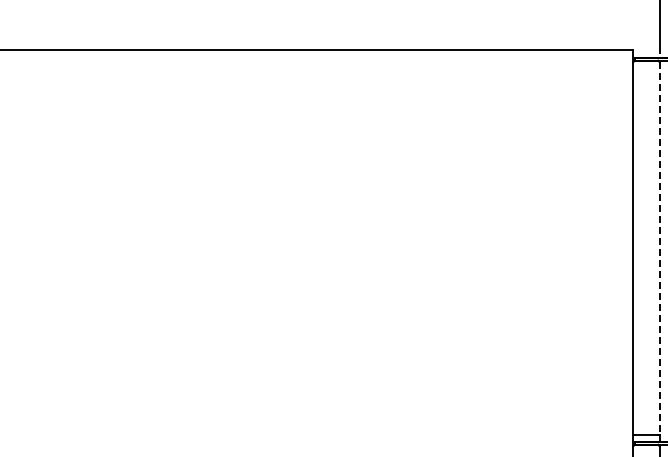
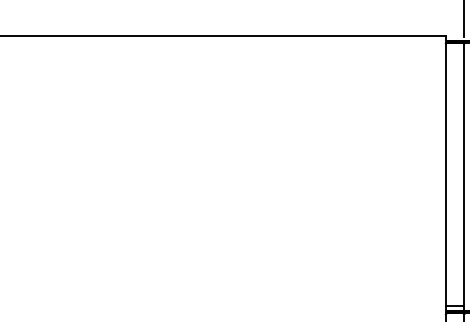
line: (659, 248) -> (464, 175), dashed -> solid

